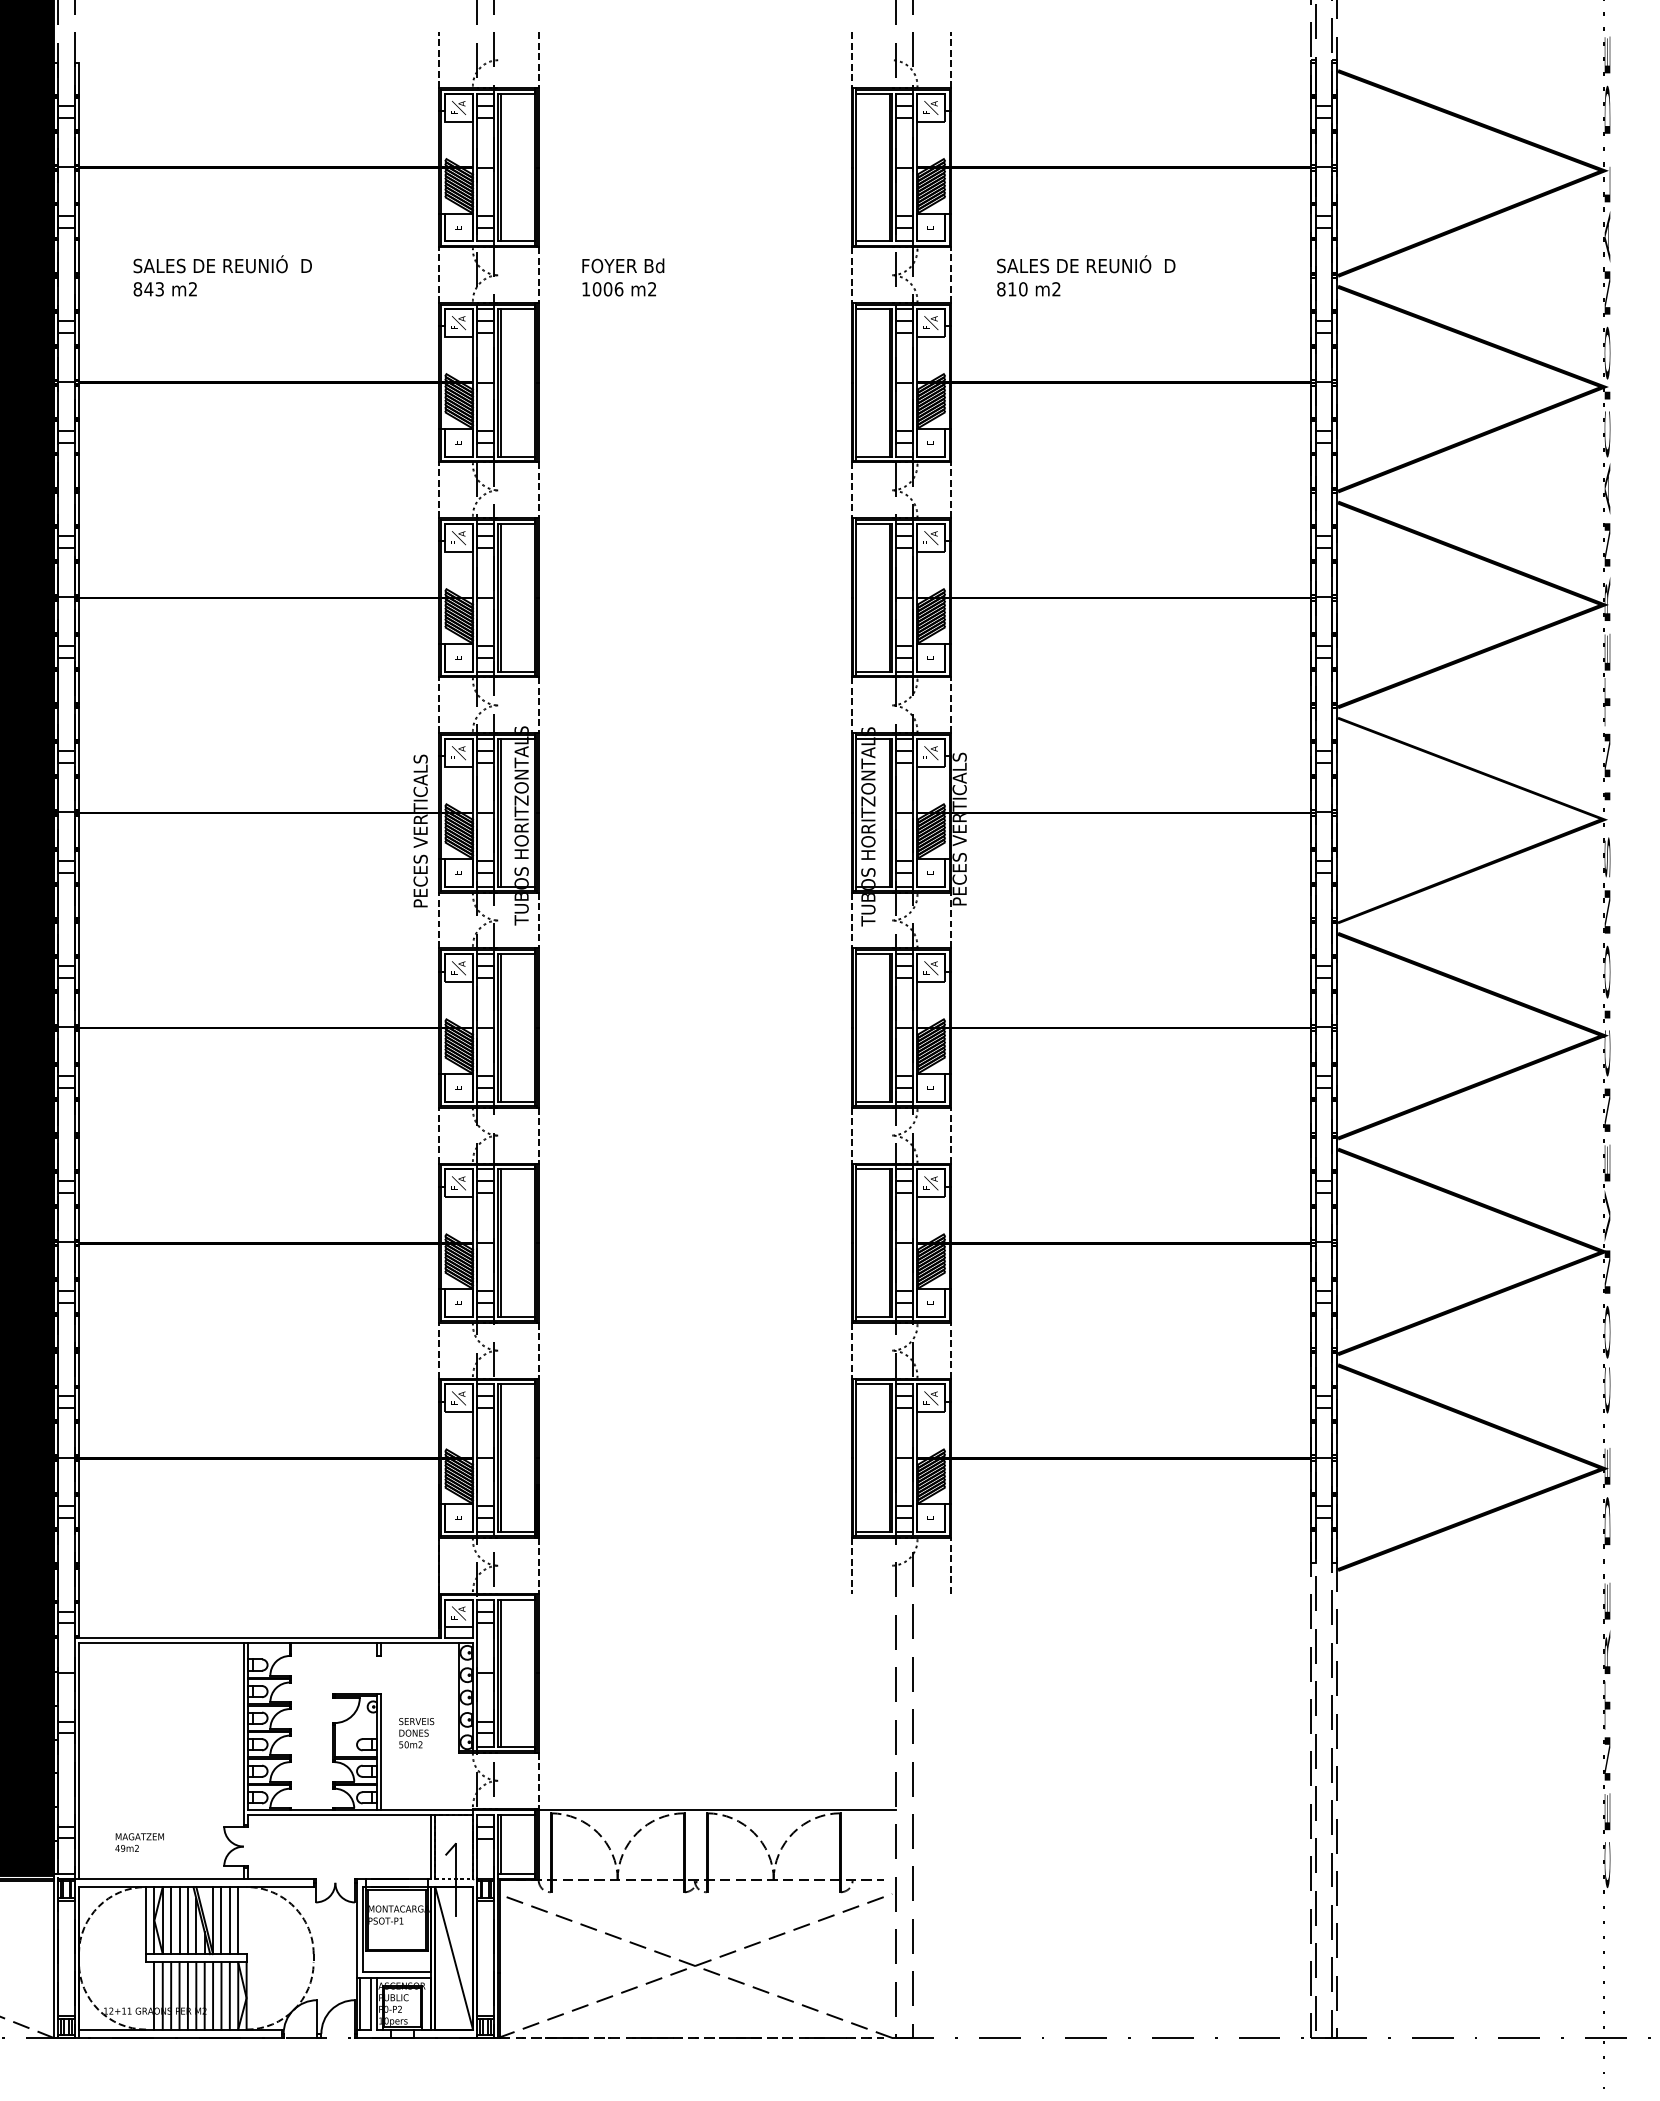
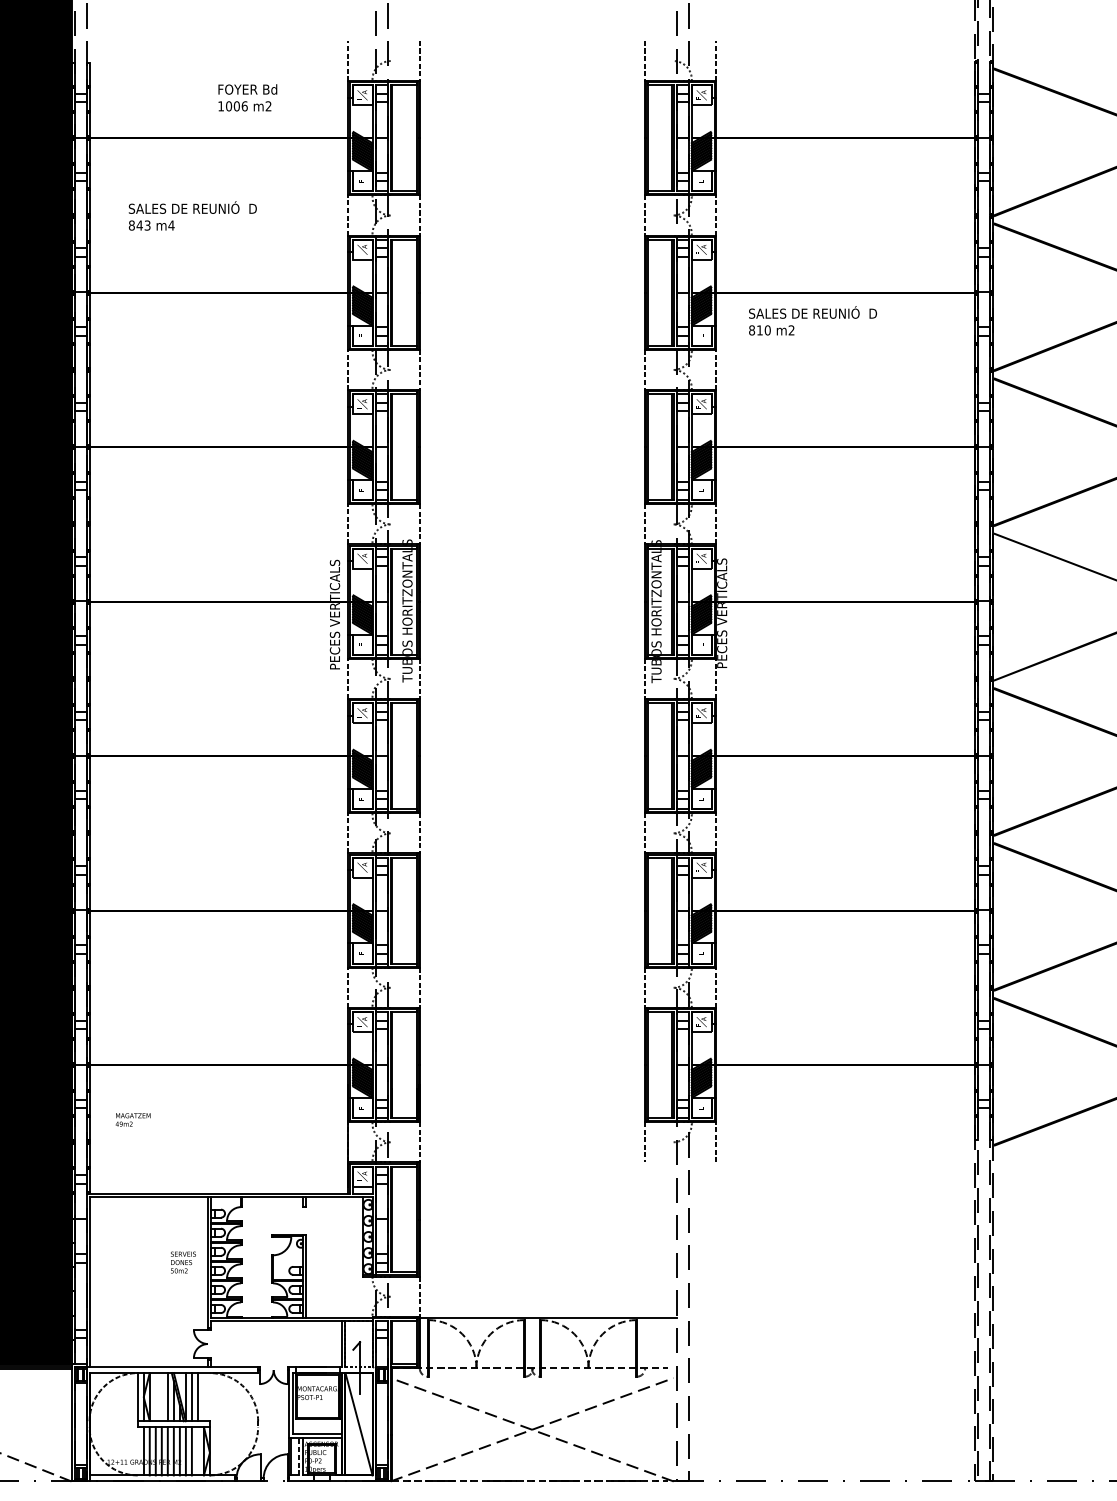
text: (1086, 275) -> (813, 320), moved
text: (623, 277) -> (247, 97), moved
text: (192, 289) -> (171, 225), m2 -> m4
text: (416, 1733) -> (183, 1262), moved
text: (139, 1842) -> (133, 1119), moved
line: (171, 1920) -> (156, 1397), removed
line: (179, 1920) -> (161, 1397), removed
line: (238, 1920) -> (204, 1397), removed
line: (229, 1995) -> (197, 1450), removed
line: (371, 2003) -> (299, 1456), solid -> dashed

